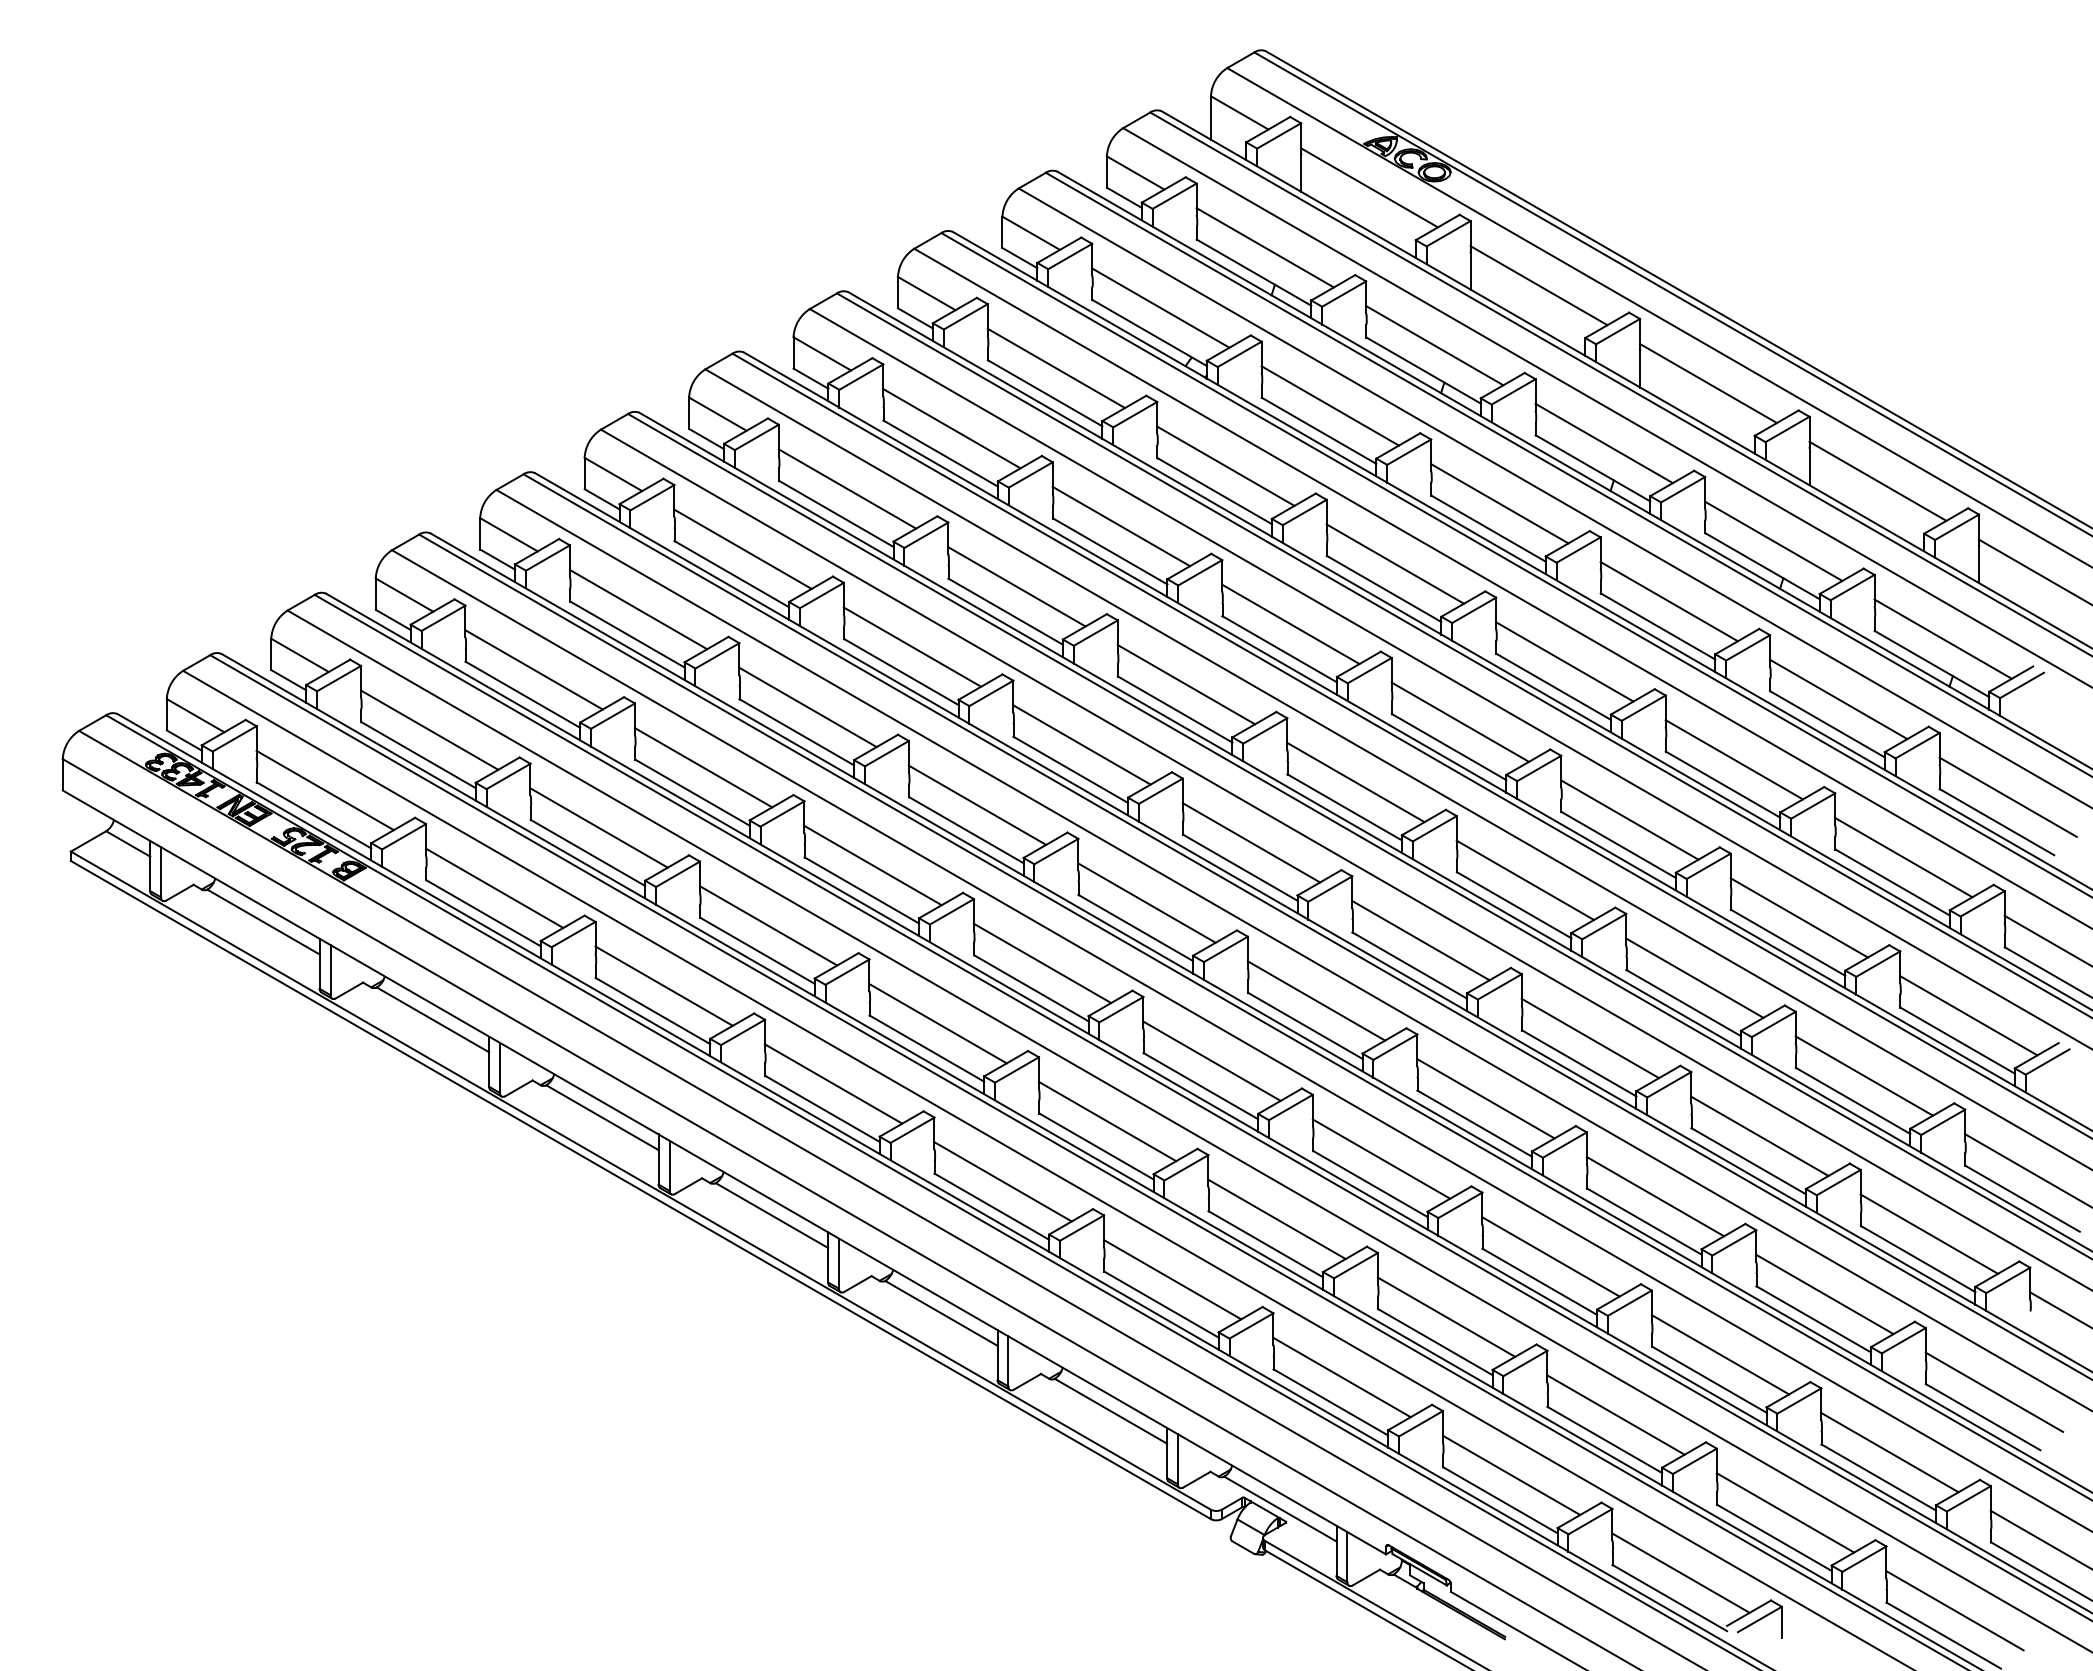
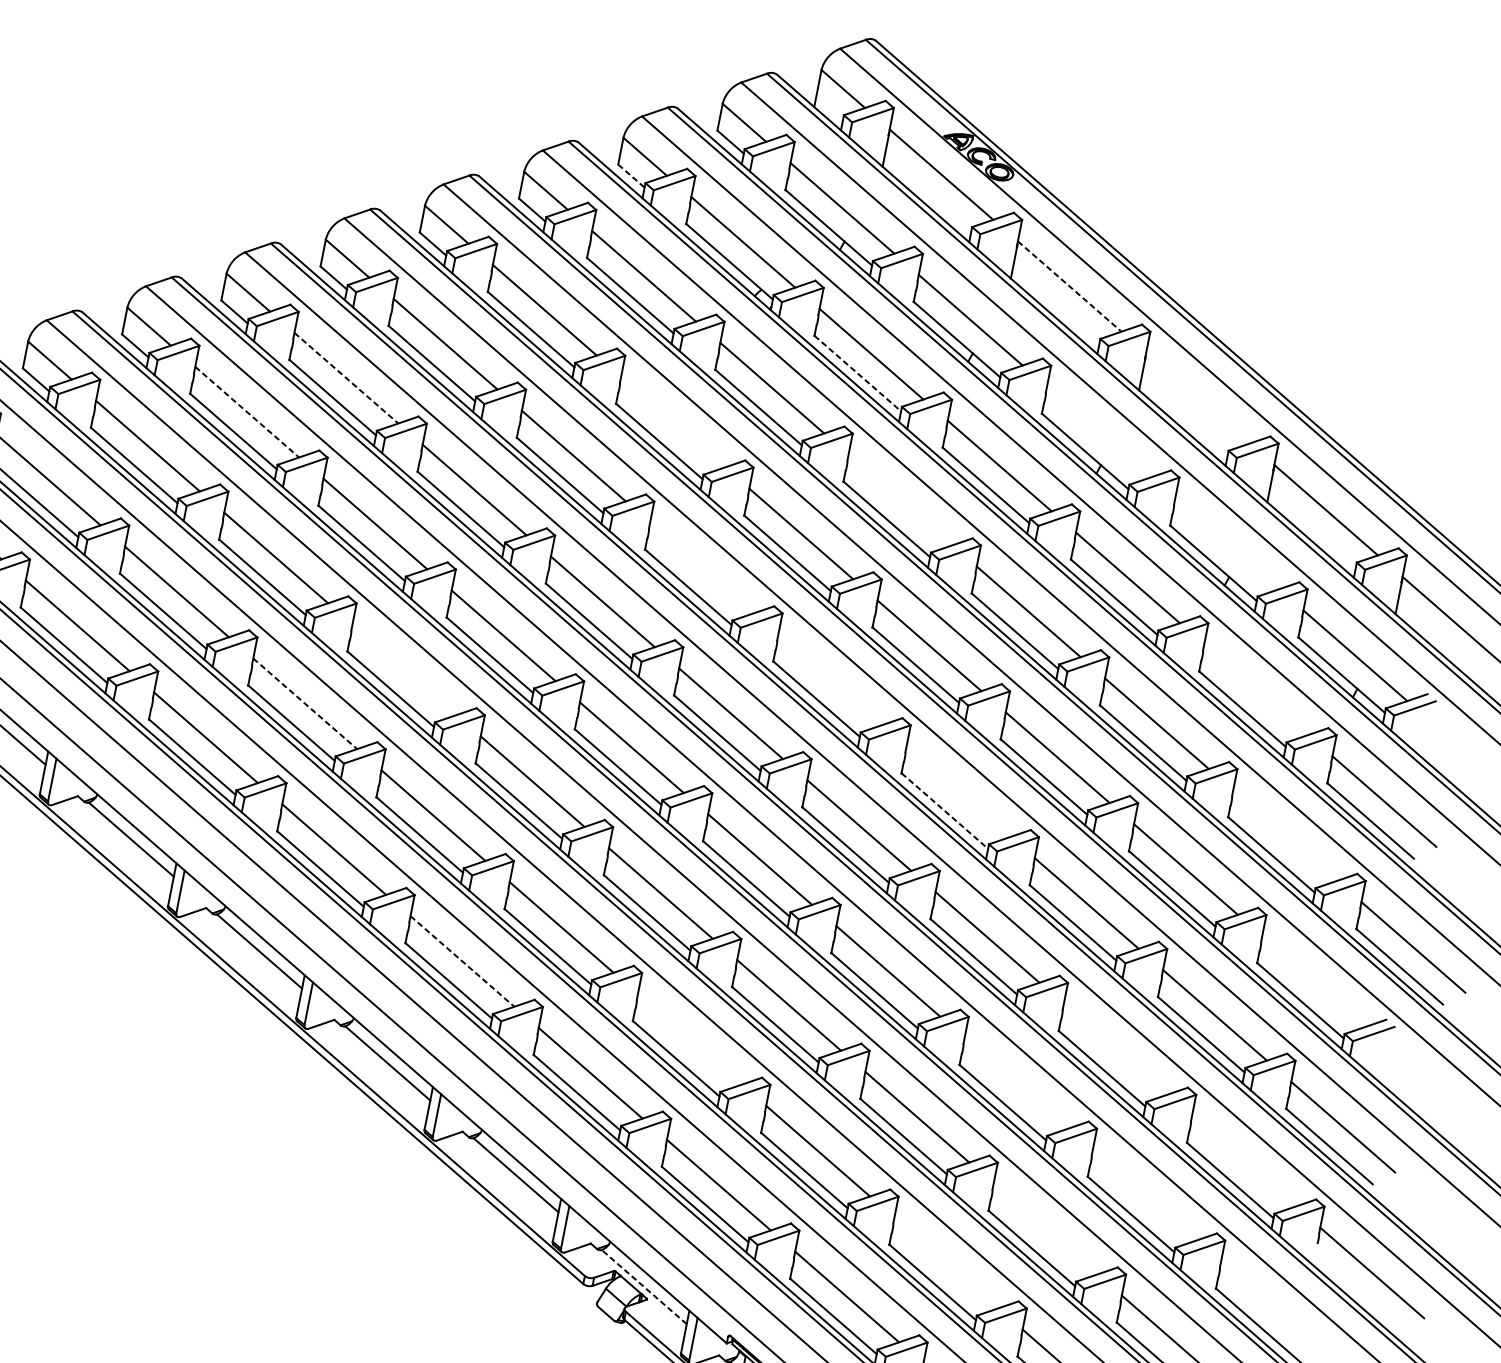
line: (1020, 258) -> (631, 176), solid -> dashed
line: (1539, 285) -> (1070, 286), solid -> dashed
line: (1708, 383) -> (1197, 398), removed
line: (1319, 431) -> (858, 374), solid -> dashed
line: (1603, 443) -> (1098, 431), removed
line: (1121, 526) -> (673, 422), removed
line: (1773, 540) -> (1227, 543), removed
line: (743, 549) -> (346, 378), solid -> dashed
line: (1394, 563) -> (899, 499), removed
line: (639, 609) -> (248, 412), solid -> dashed
line: (1186, 684) -> (702, 567), removed
line: (1838, 699) -> (1255, 689), removed
line: (1355, 782) -> (829, 679), removed
line: (1903, 857) -> (1284, 835), removed
line: (872, 865) -> (403, 669), removed
line: (1525, 879) -> (958, 790), removed
line: (1514, 905) -> (945, 811), solid -> dashed
line: (769, 926) -> (305, 704), solid -> dashed
line: (1968, 1015) -> (1314, 981), removed
line: (1759, 1135) -> (1115, 1048), removed
line: (1003, 1182) -> (462, 962), solid -> dashed
line: (1655, 1196) -> (1016, 1083), removed
line: (1276, 1219) -> (689, 1039), removed
line: (1929, 1233) -> (1244, 1160), removed
line: (1824, 1294) -> (1144, 1195), removed
line: (1720, 1354) -> (1045, 1228), removed
line: (1994, 1391) -> (1273, 1306), removed
line: (1615, 1414) -> (946, 1262), removed
line: (1280, 1509) -> (644, 1287), solid -> dashed

